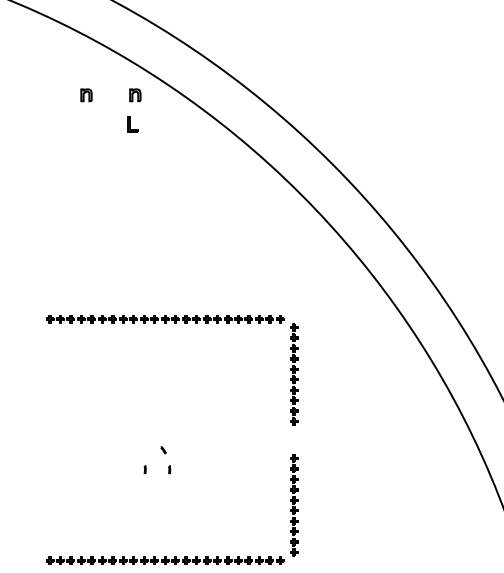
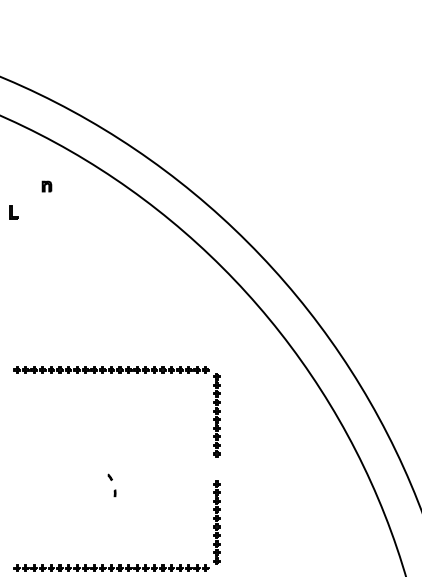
part: (134, 95) -> (86, 186), removed
part: (132, 124) -> (13, 212), moved
part: (144, 469) -> (94, 493), removed

